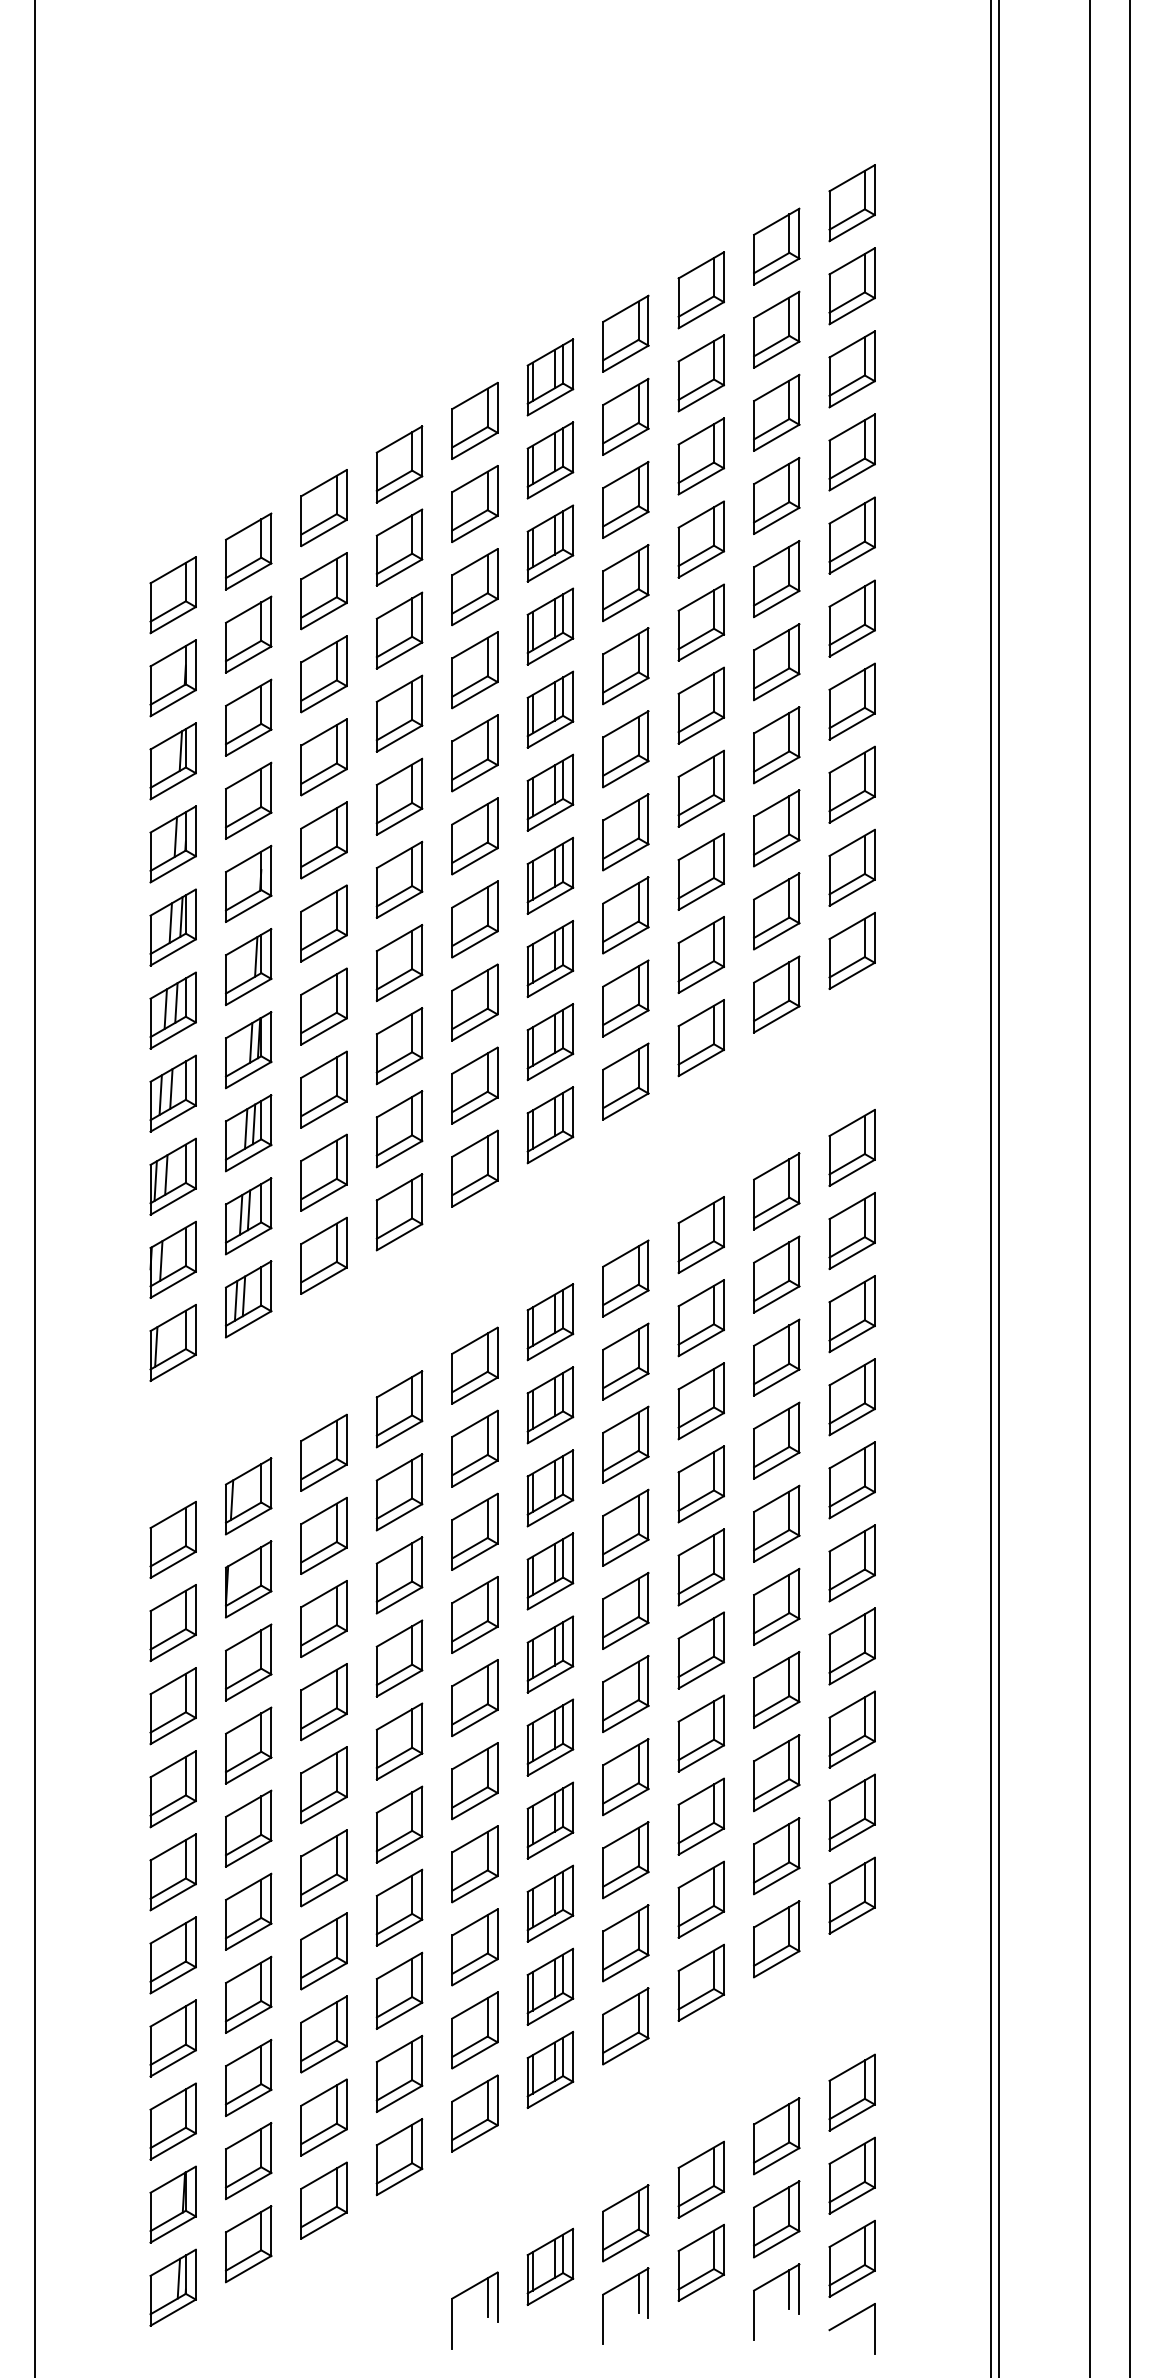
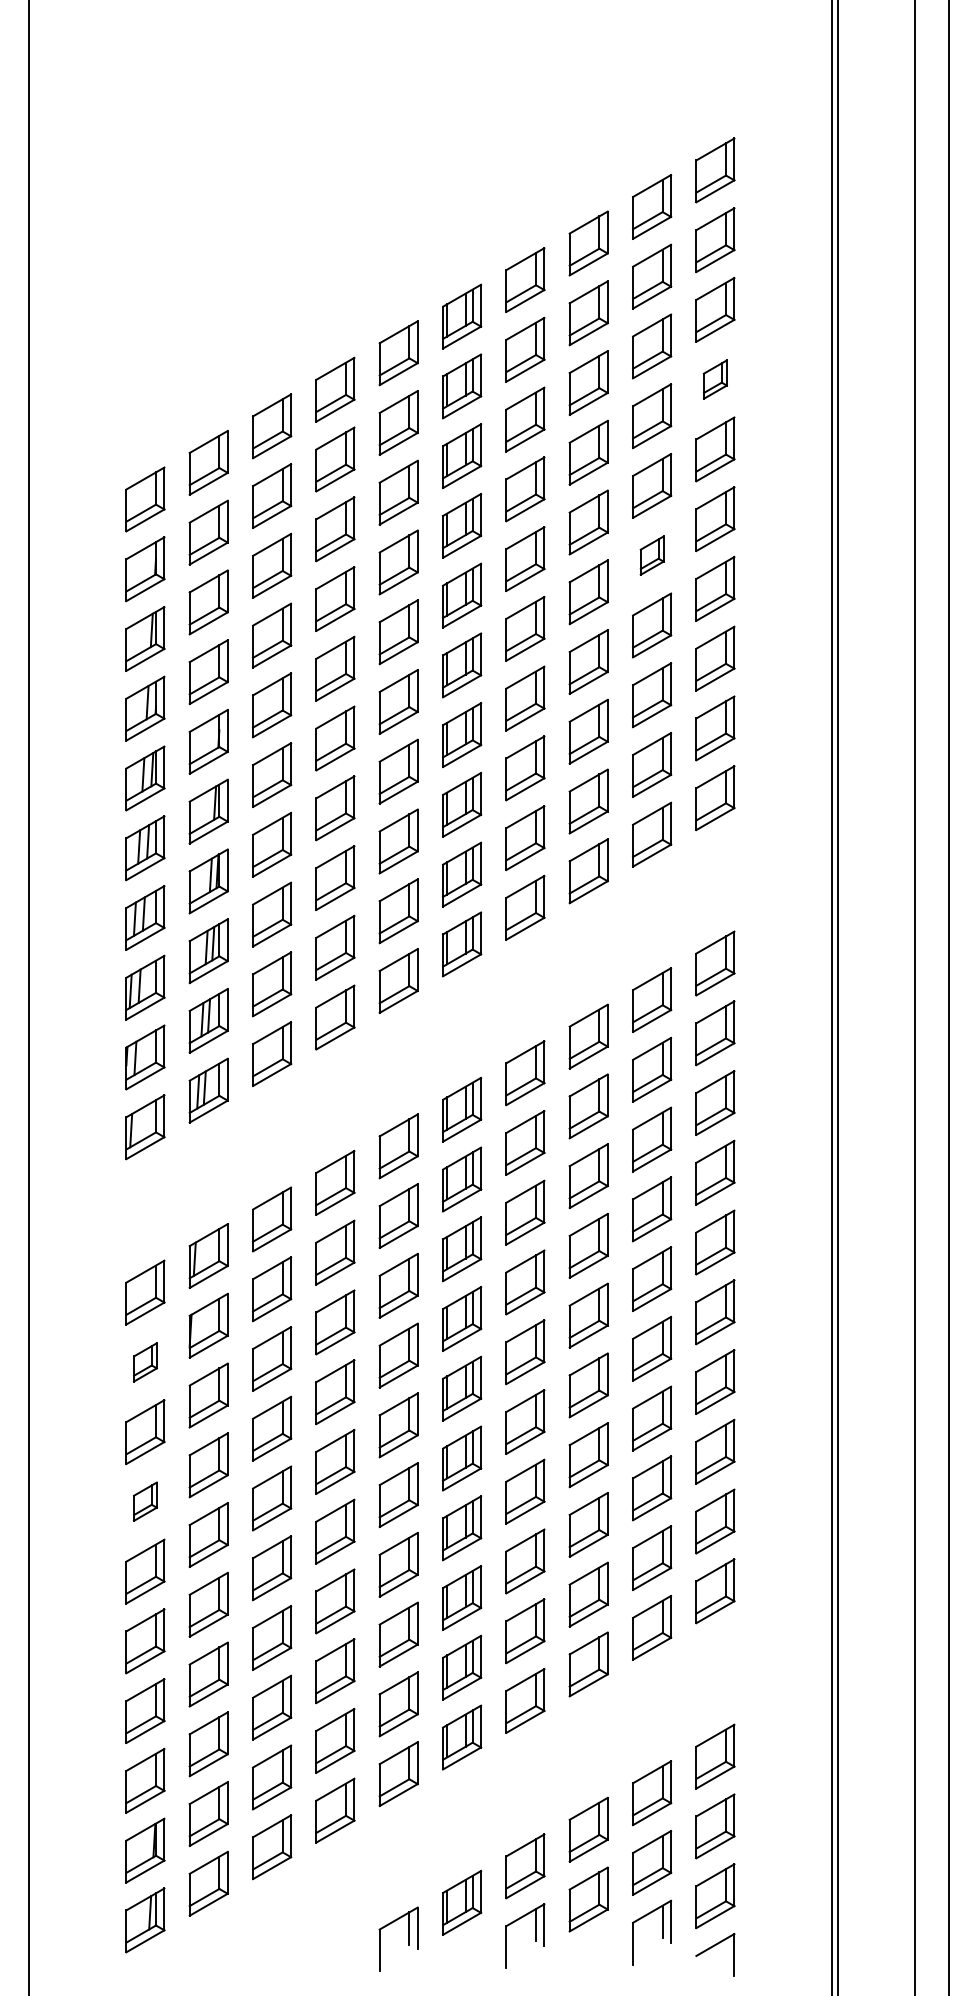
part: (852, 452) -> (715, 379), size x0.6
part: (777, 661) -> (652, 555), size x0.6
part: (173, 1623) -> (145, 1362), size x0.6
part: (173, 1788) -> (145, 1501), size x0.6

